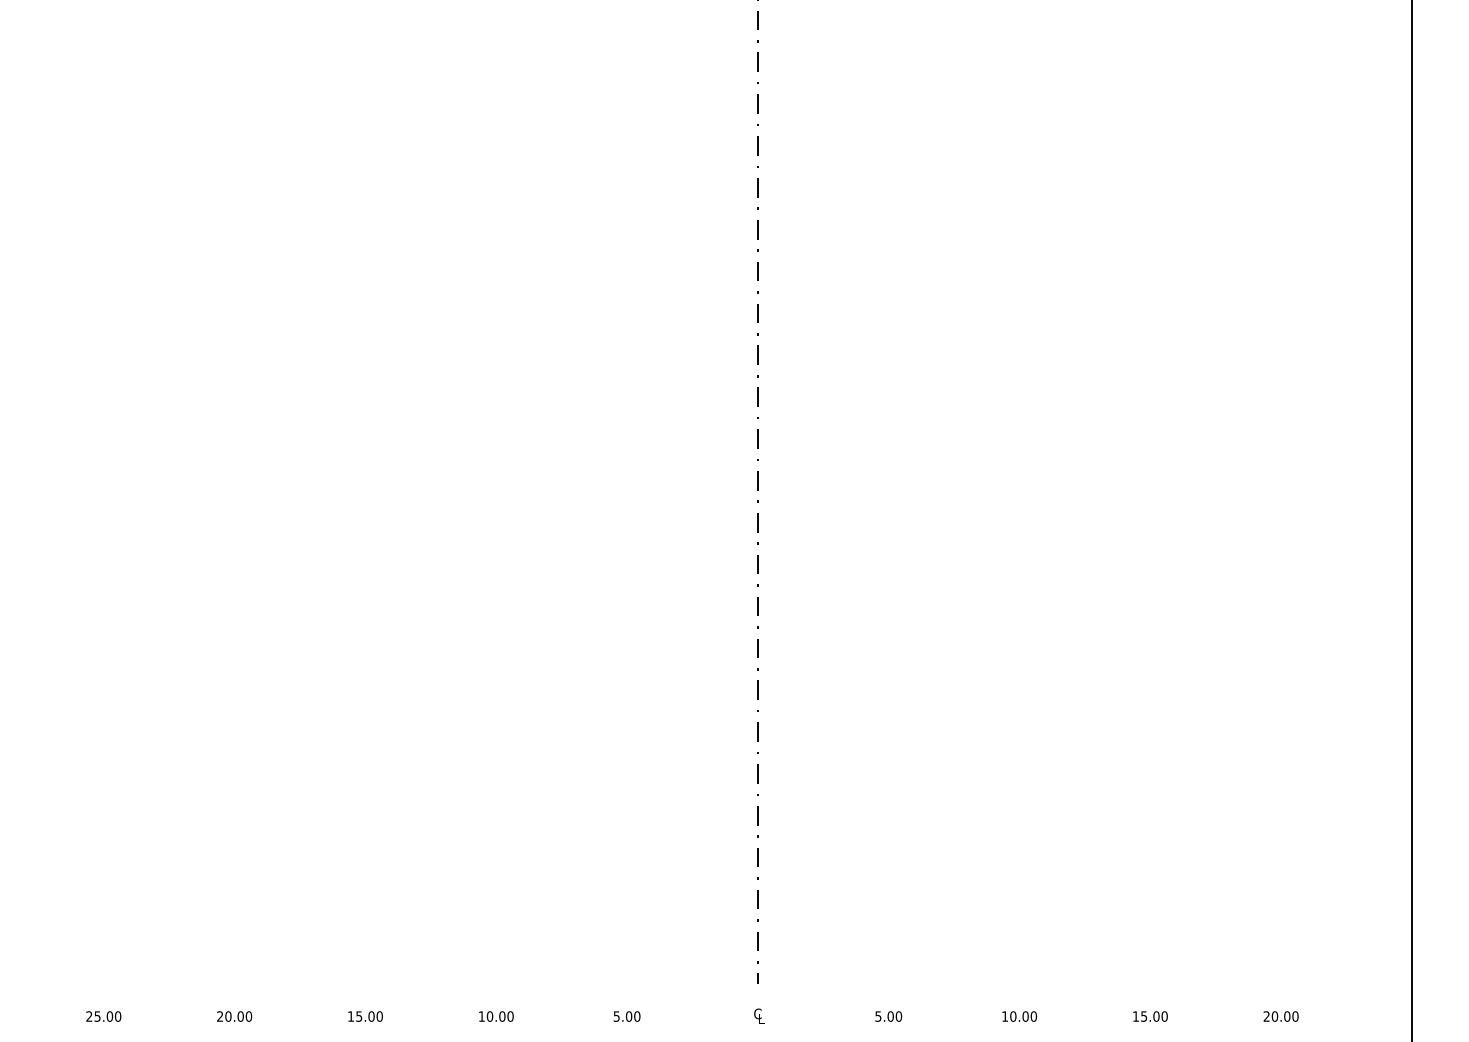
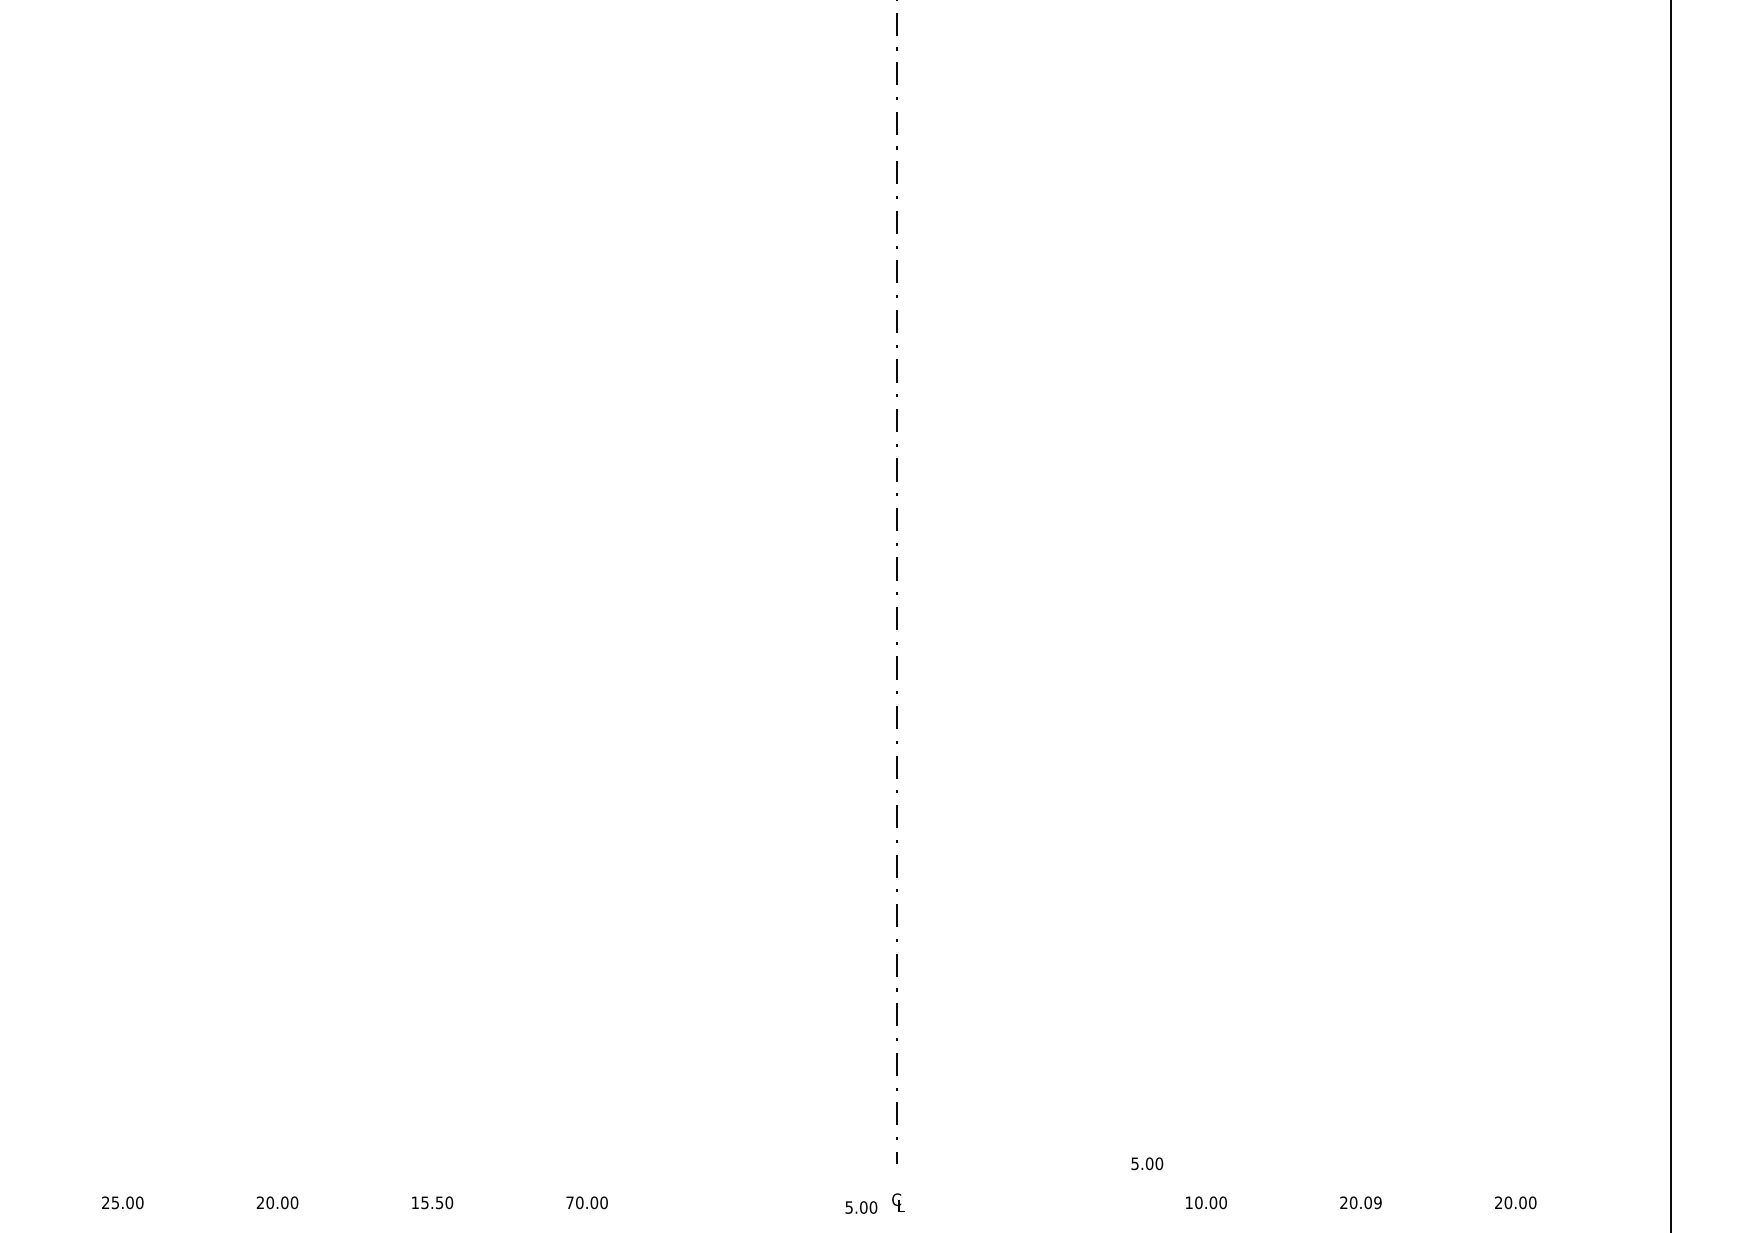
text: (371, 1016) -> (439, 1202), 15.00 -> 15.50
text: (481, 1016) -> (569, 1202), 10.00 -> 70.00
text: (626, 1016) -> (860, 1207), moved
text: (888, 1016) -> (1147, 1163), moved
text: (1149, 1016) -> (1359, 1202), 15.00 -> 20.09

